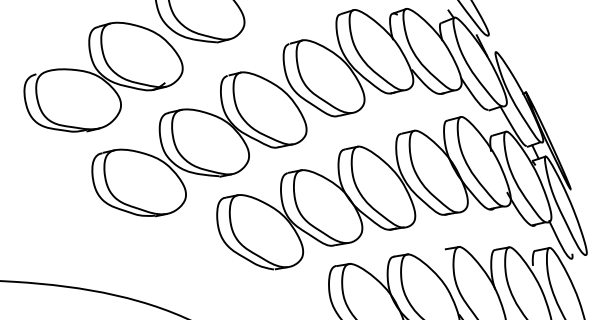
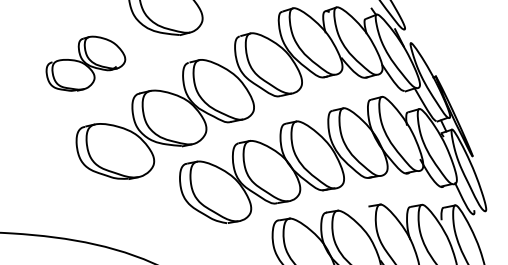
part: (103, 76) -> (85, 63), size x0.6

